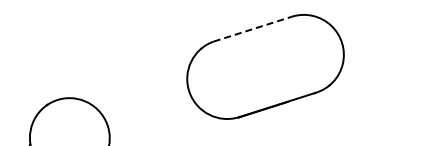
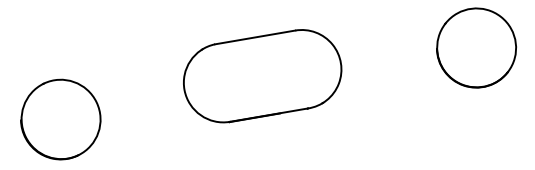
line: (253, 29) -> (255, 37), dashed -> solid

